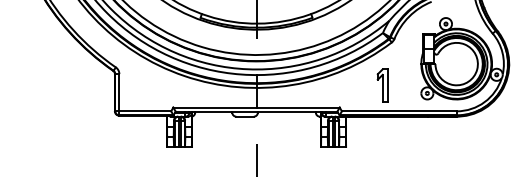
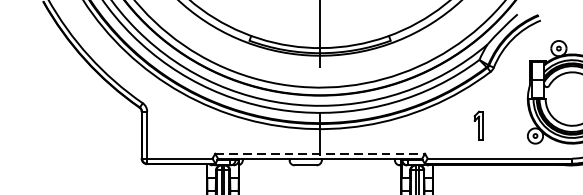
part: (382, 85) -> (478, 126), size x0.7
line: (257, 107) -> (321, 153), solid -> dashed

